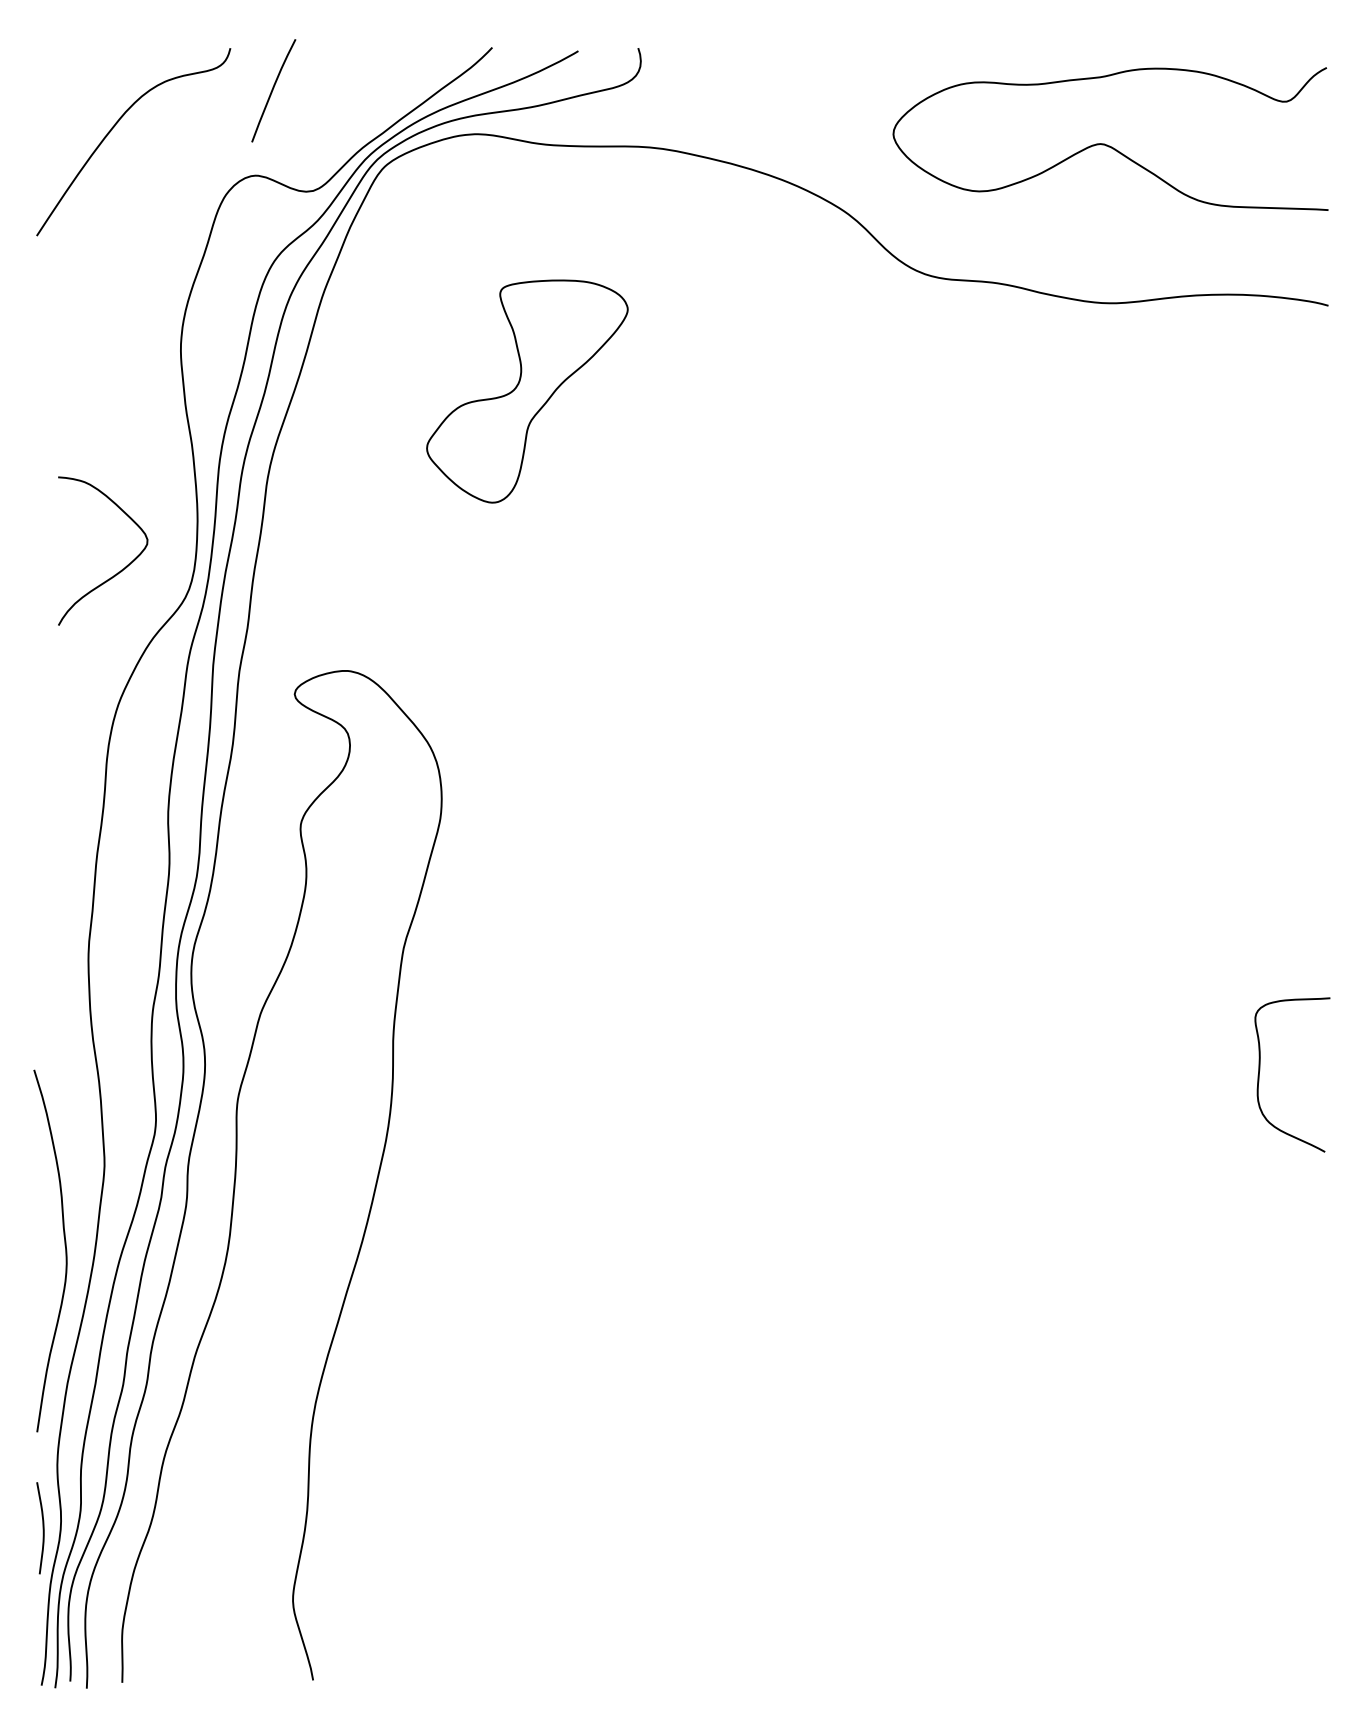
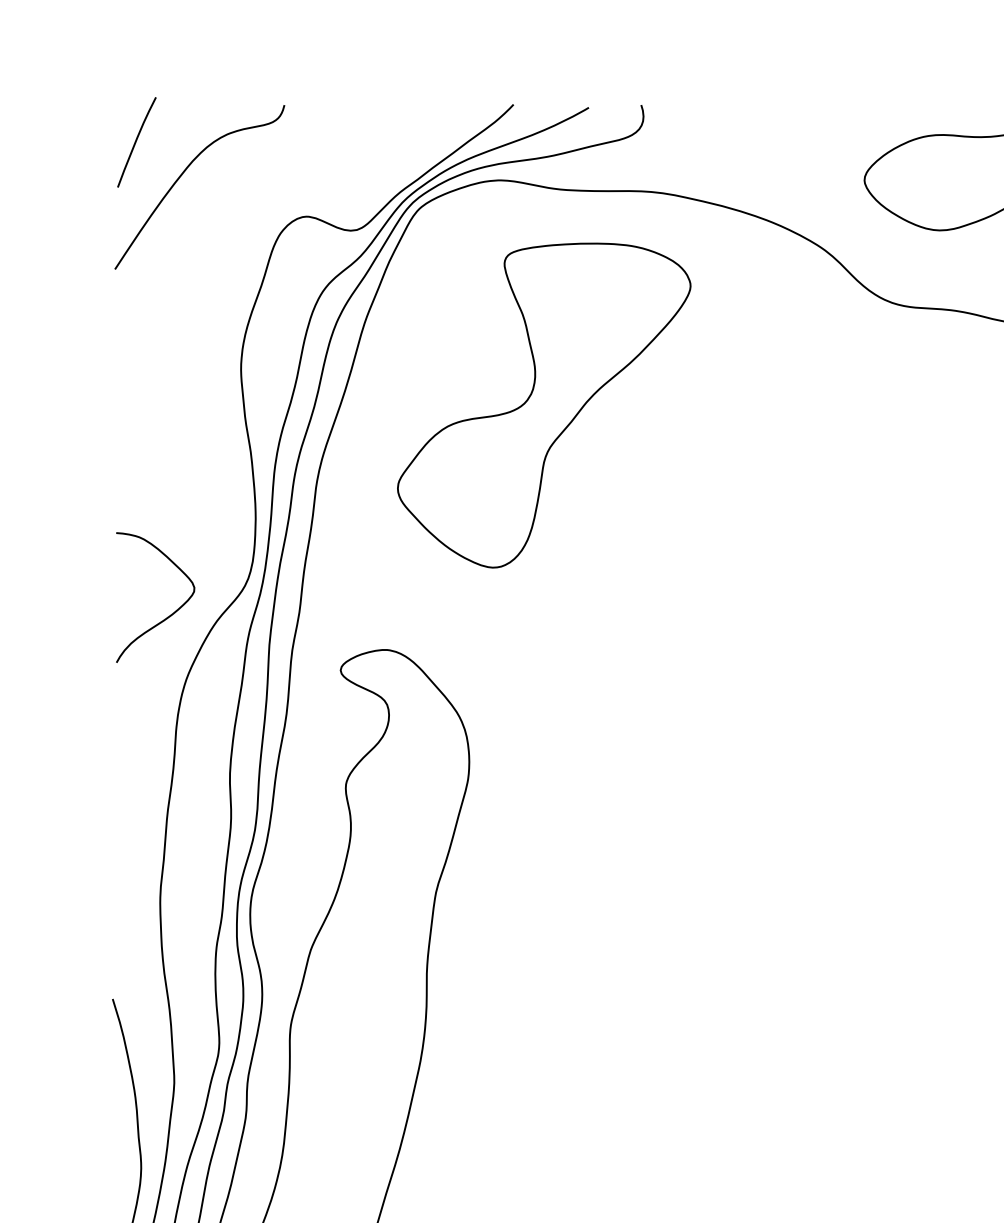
curve: (273, 90) -> (136, 142), moved
part: (527, 391) -> (544, 405), size x1.67
curve: (117, 572) -> (168, 616), moved

